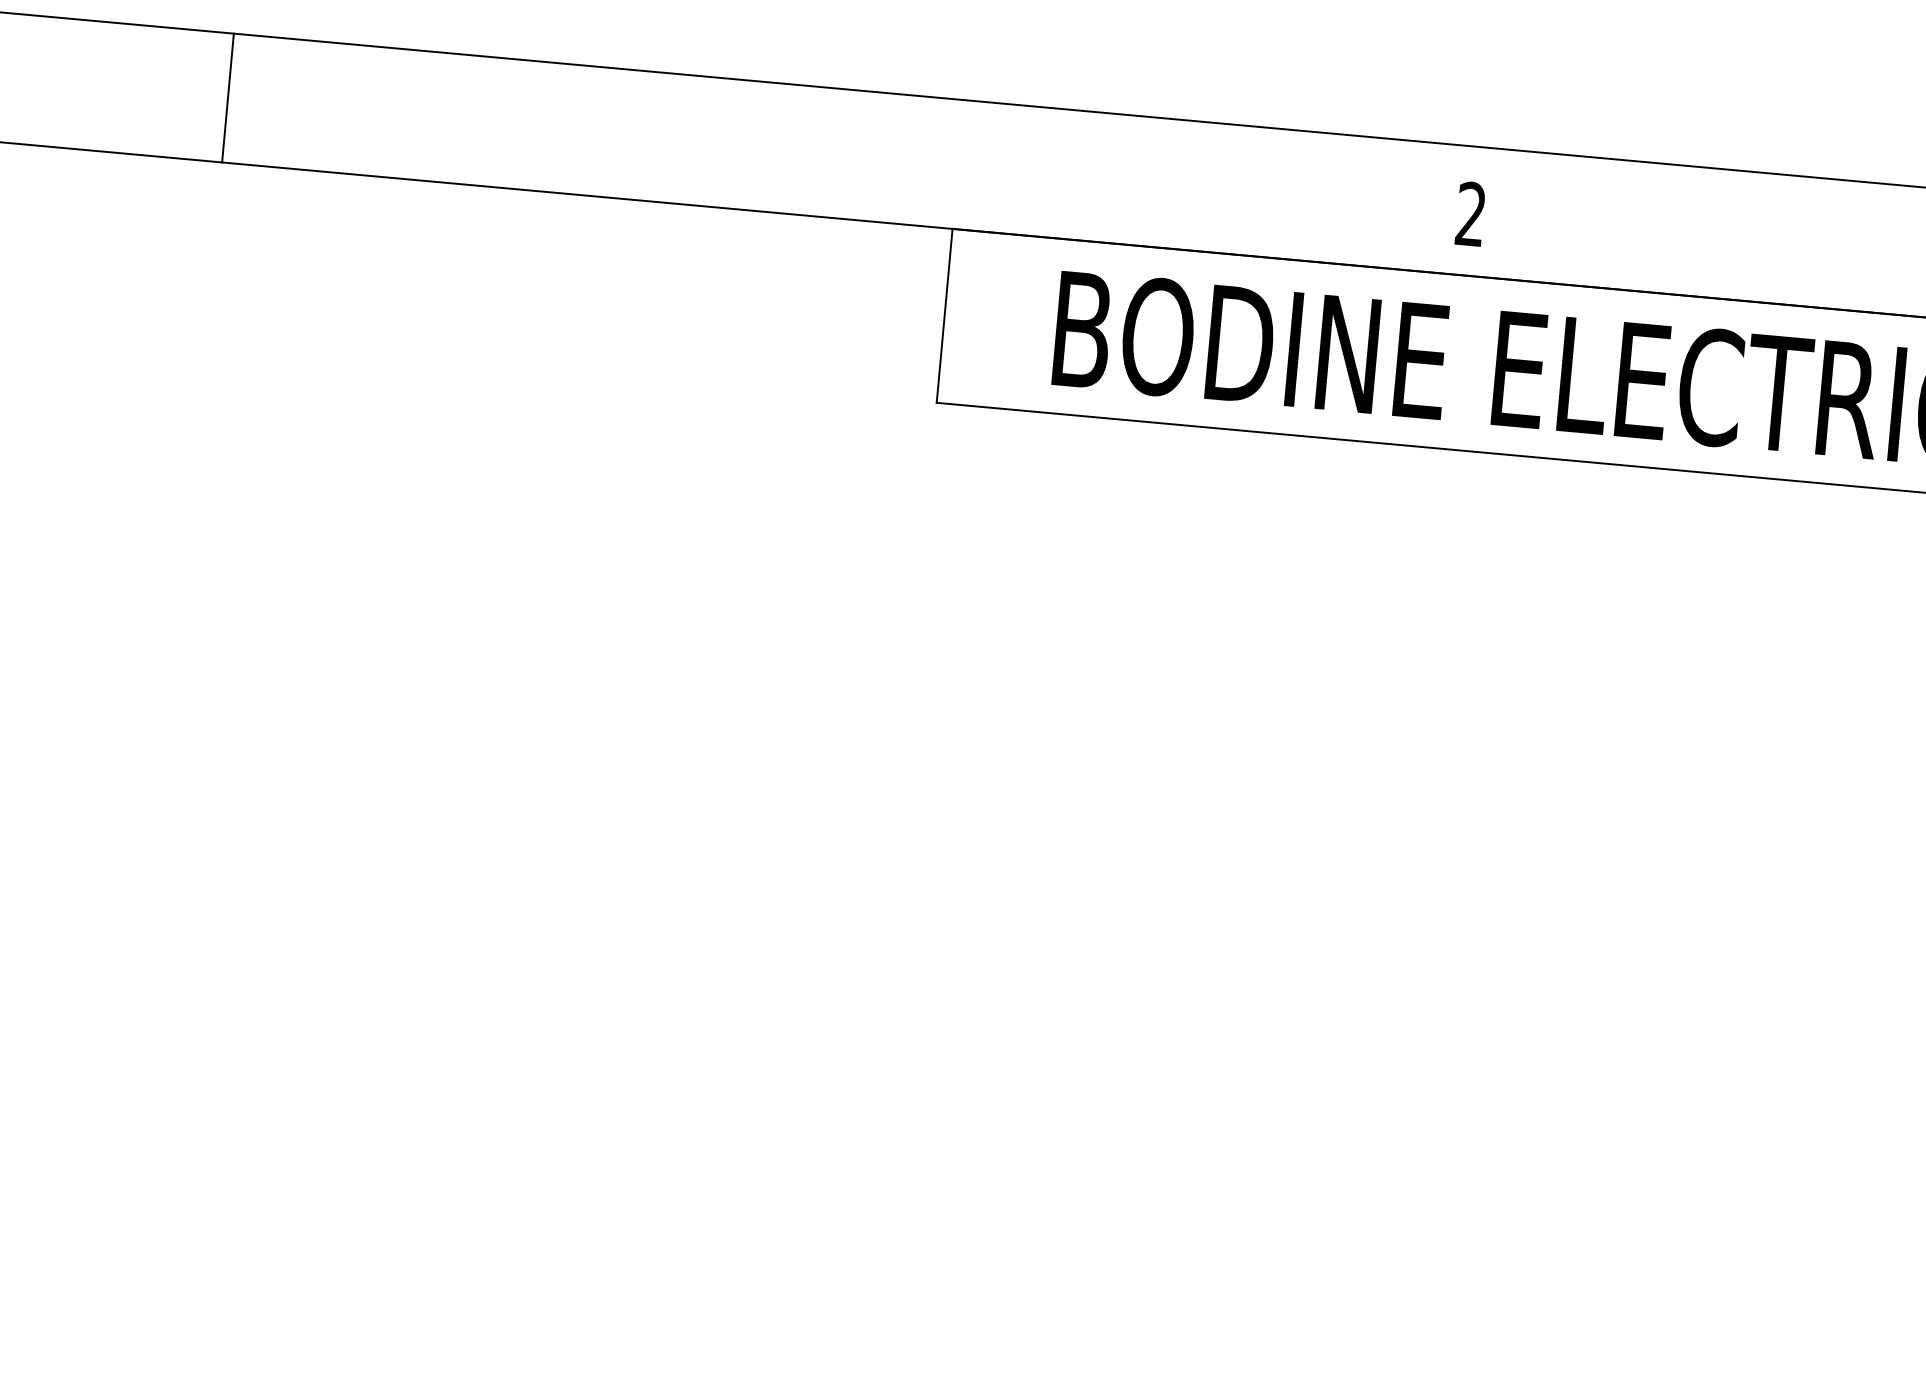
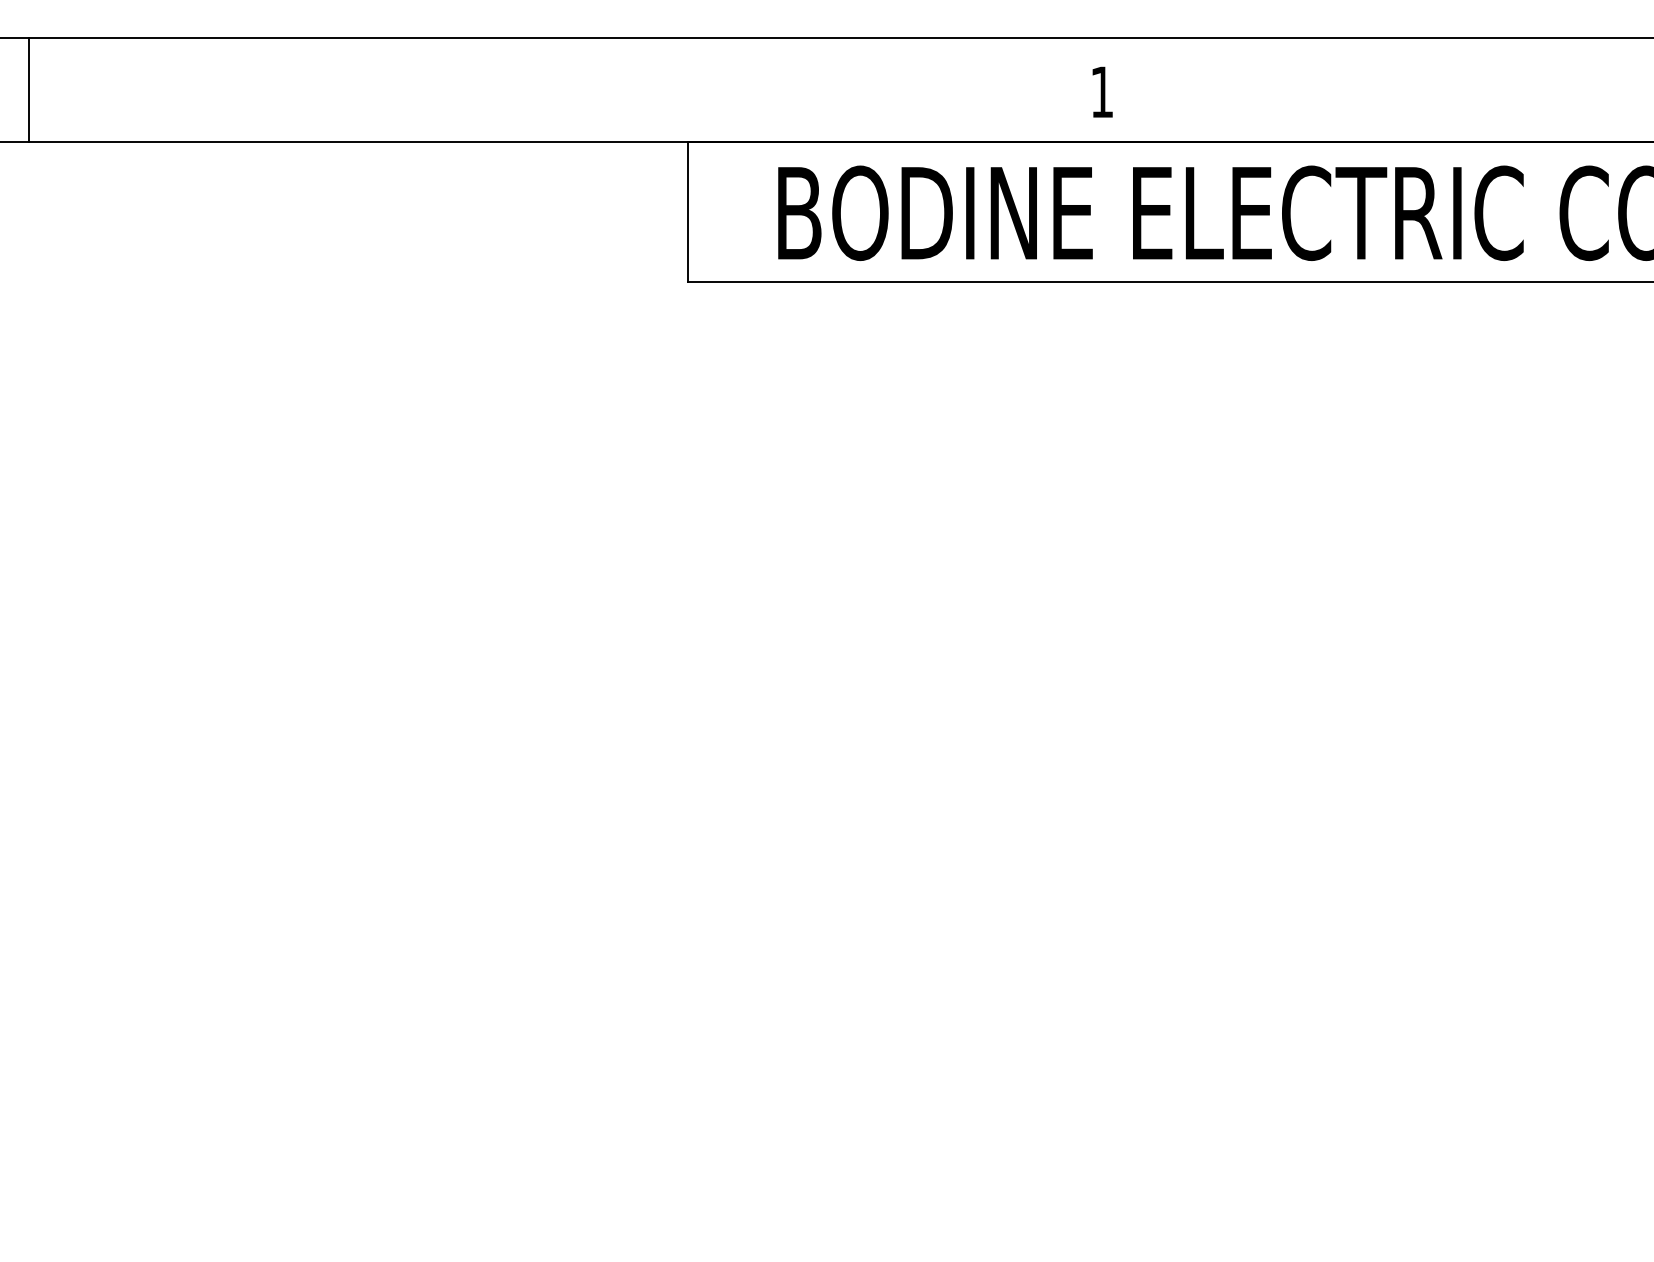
line: (227, 97) -> (28, 89), moved
text: (1470, 213) -> (1101, 91), 2 -> 1

